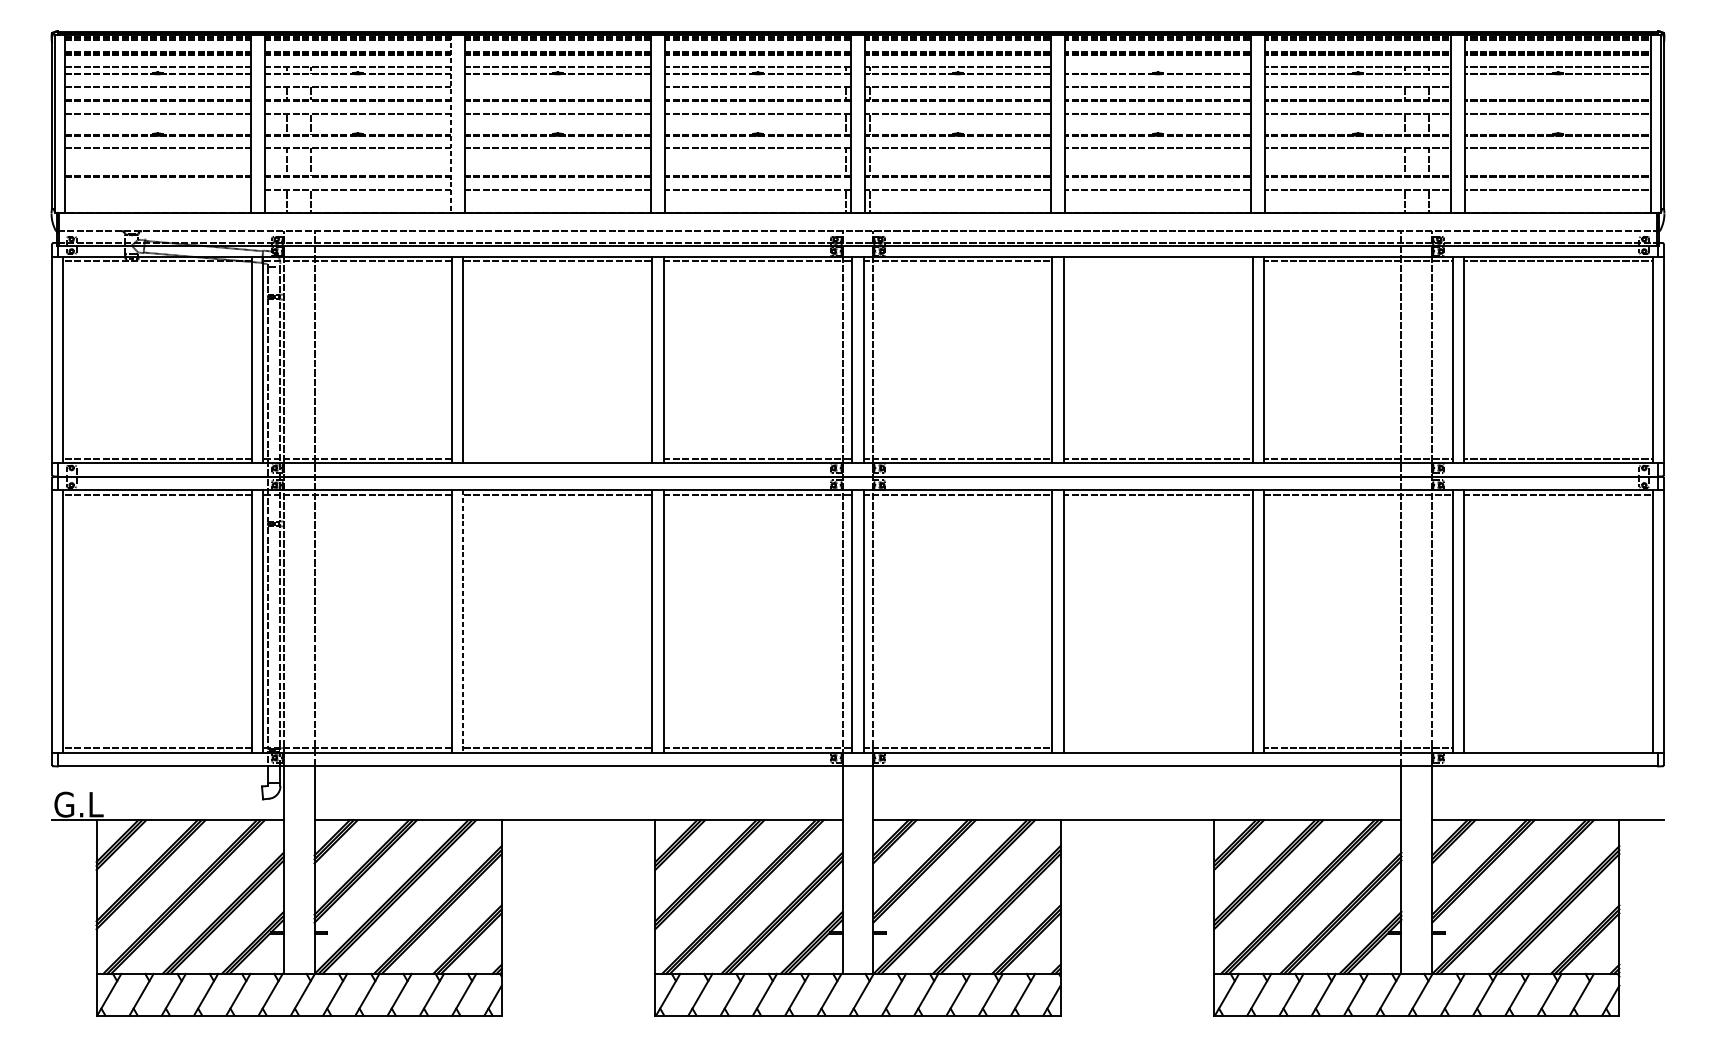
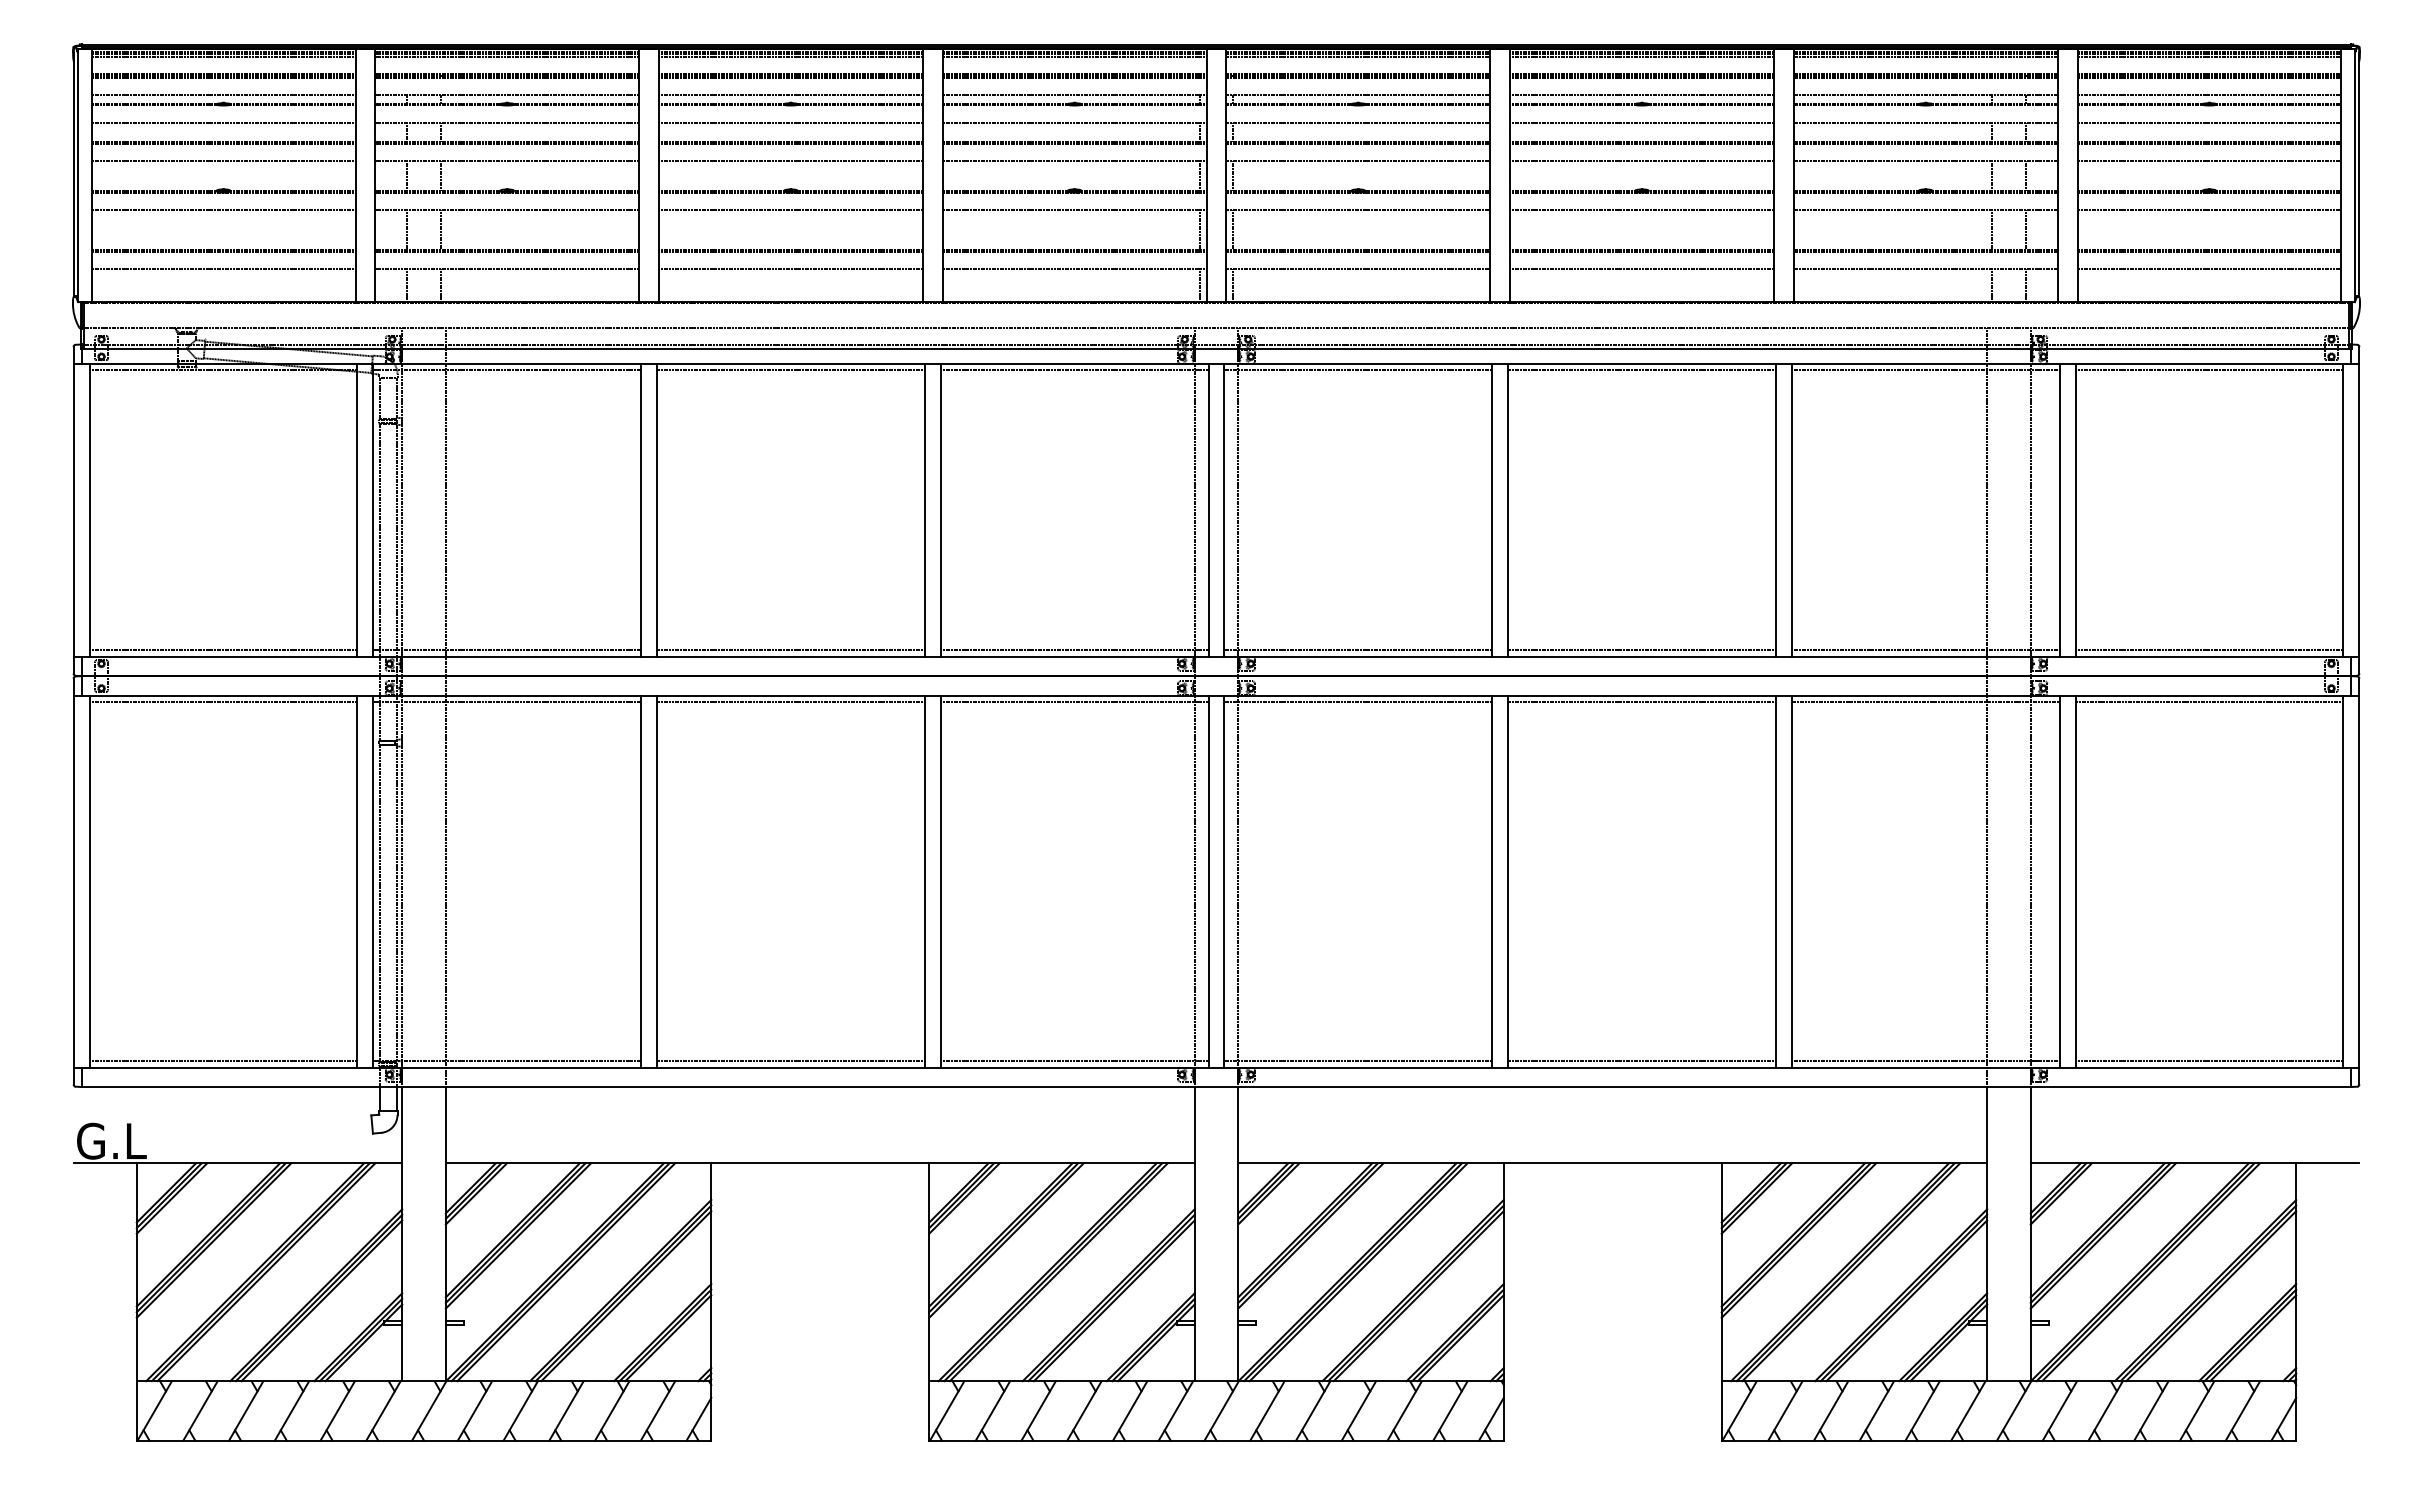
line: (1158, 67) -> (1642, 95), added
line: (557, 86) -> (790, 123), added
line: (1558, 86) -> (2209, 123), added
line: (451, 124) -> (639, 176), dashed -> solid
line: (157, 189) -> (223, 268), added
line: (1157, 261) -> (1641, 370), added
line: (557, 458) -> (790, 650), added
line: (463, 622) -> (657, 882), dashed -> solid
line: (1157, 748) -> (1641, 1061), added
line: (1558, 748) -> (2209, 1061), added

